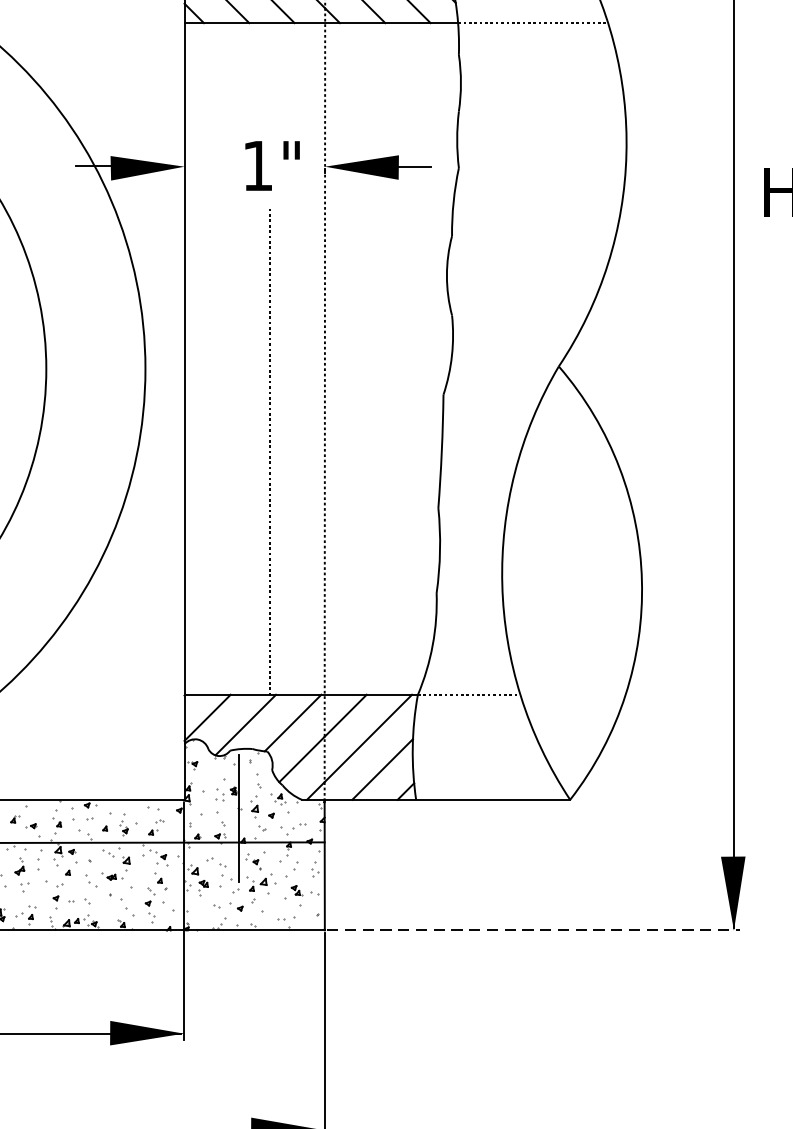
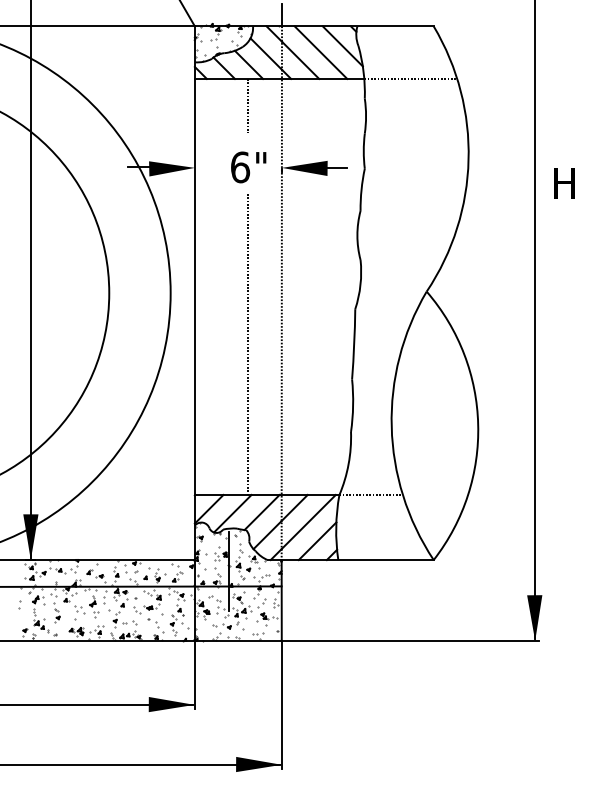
line: (269, 65) -> (247, 105), added
text: (258, 166) -> (240, 167), 1" -> 6"
line: (534, 929) -> (411, 640), dashed -> solid

